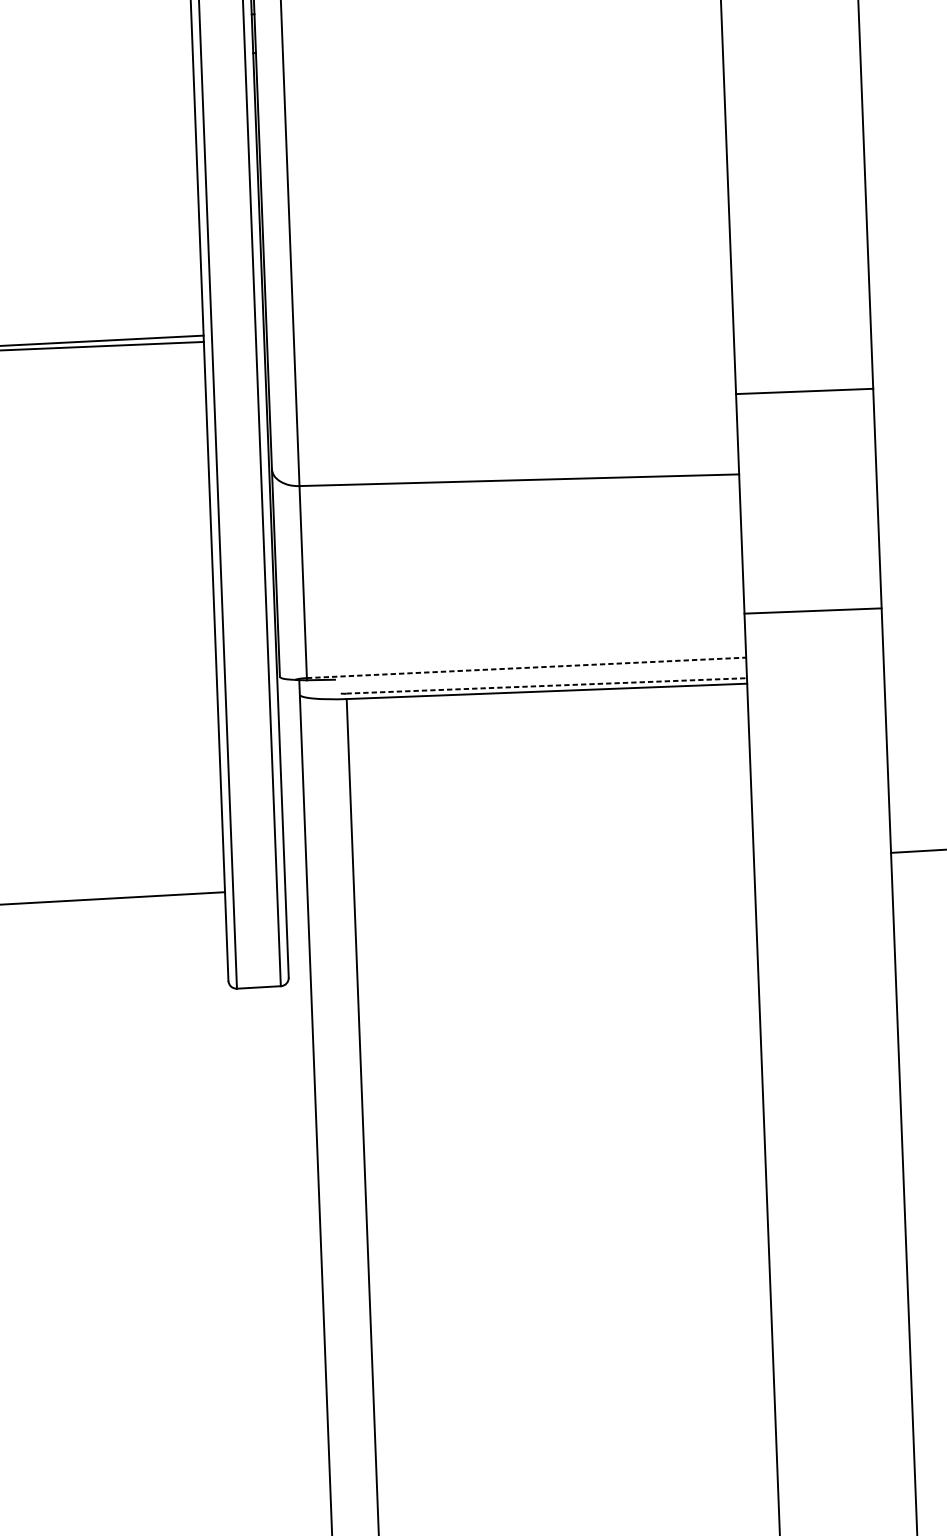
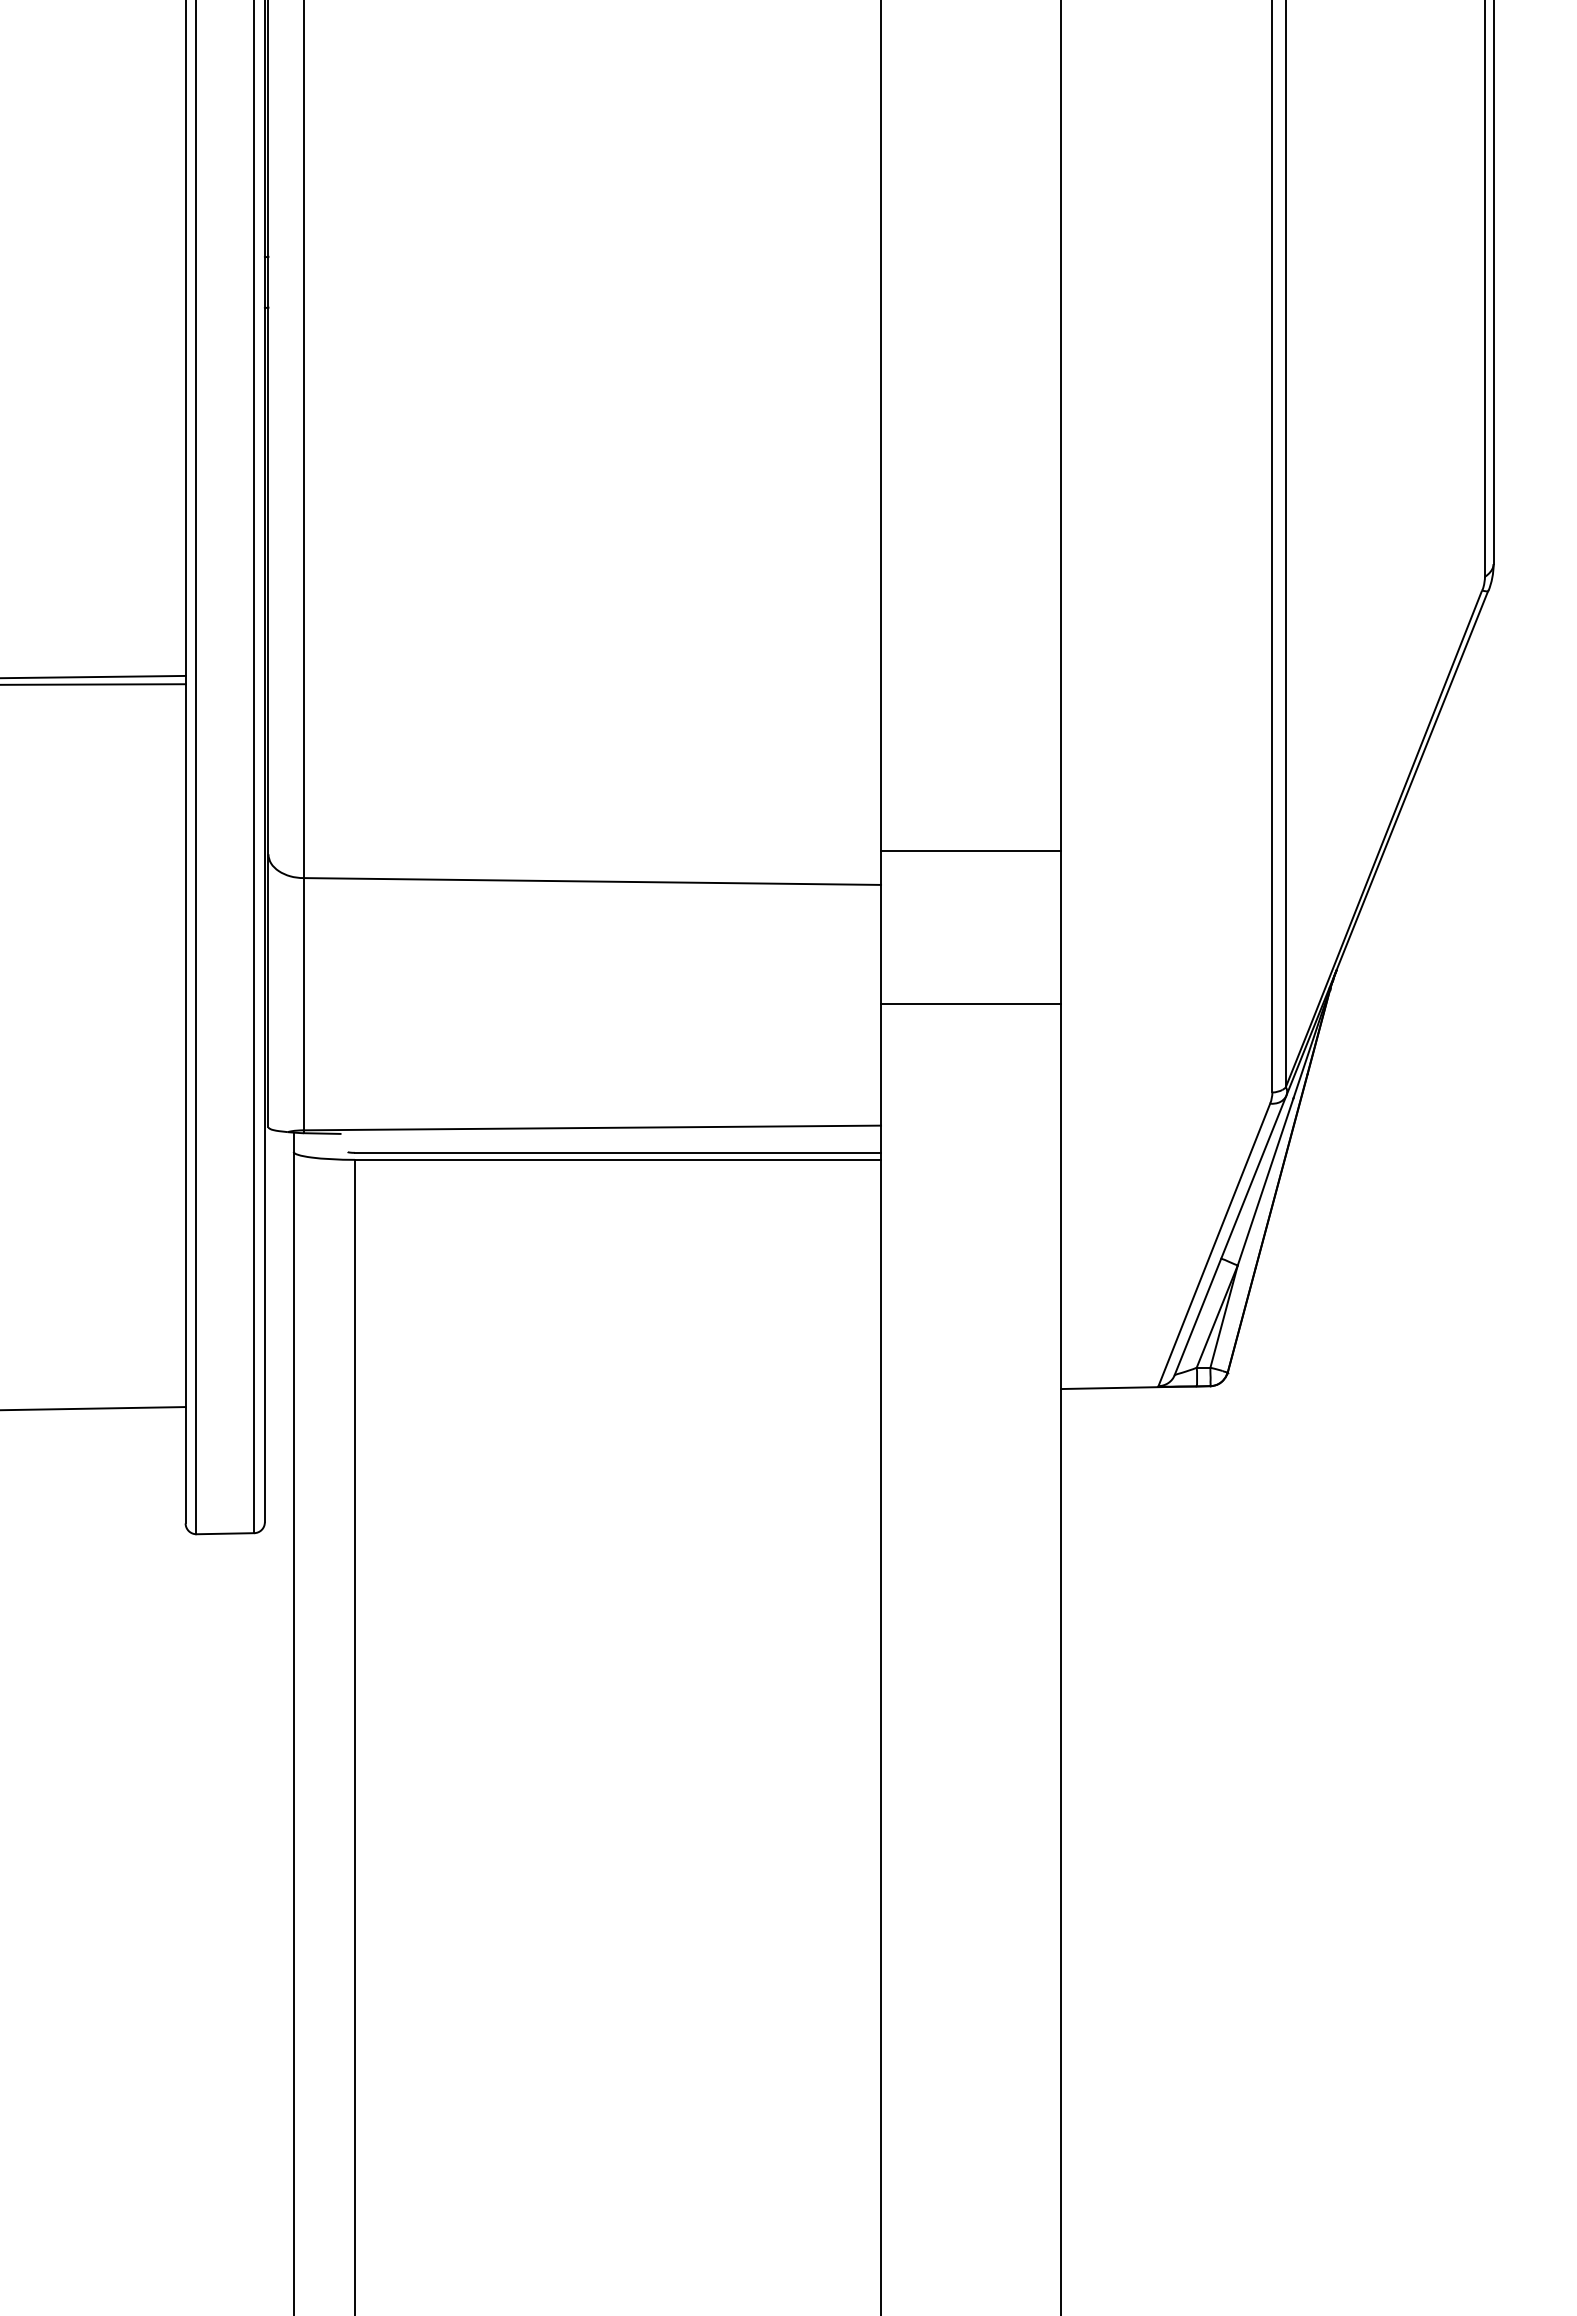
line: (804, 391) -> (971, 851), moved
line: (813, 610) -> (971, 1003), moved
line: (526, 667) -> (592, 1127), dashed -> solid
line: (547, 685) -> (618, 1152), dashed -> solid

